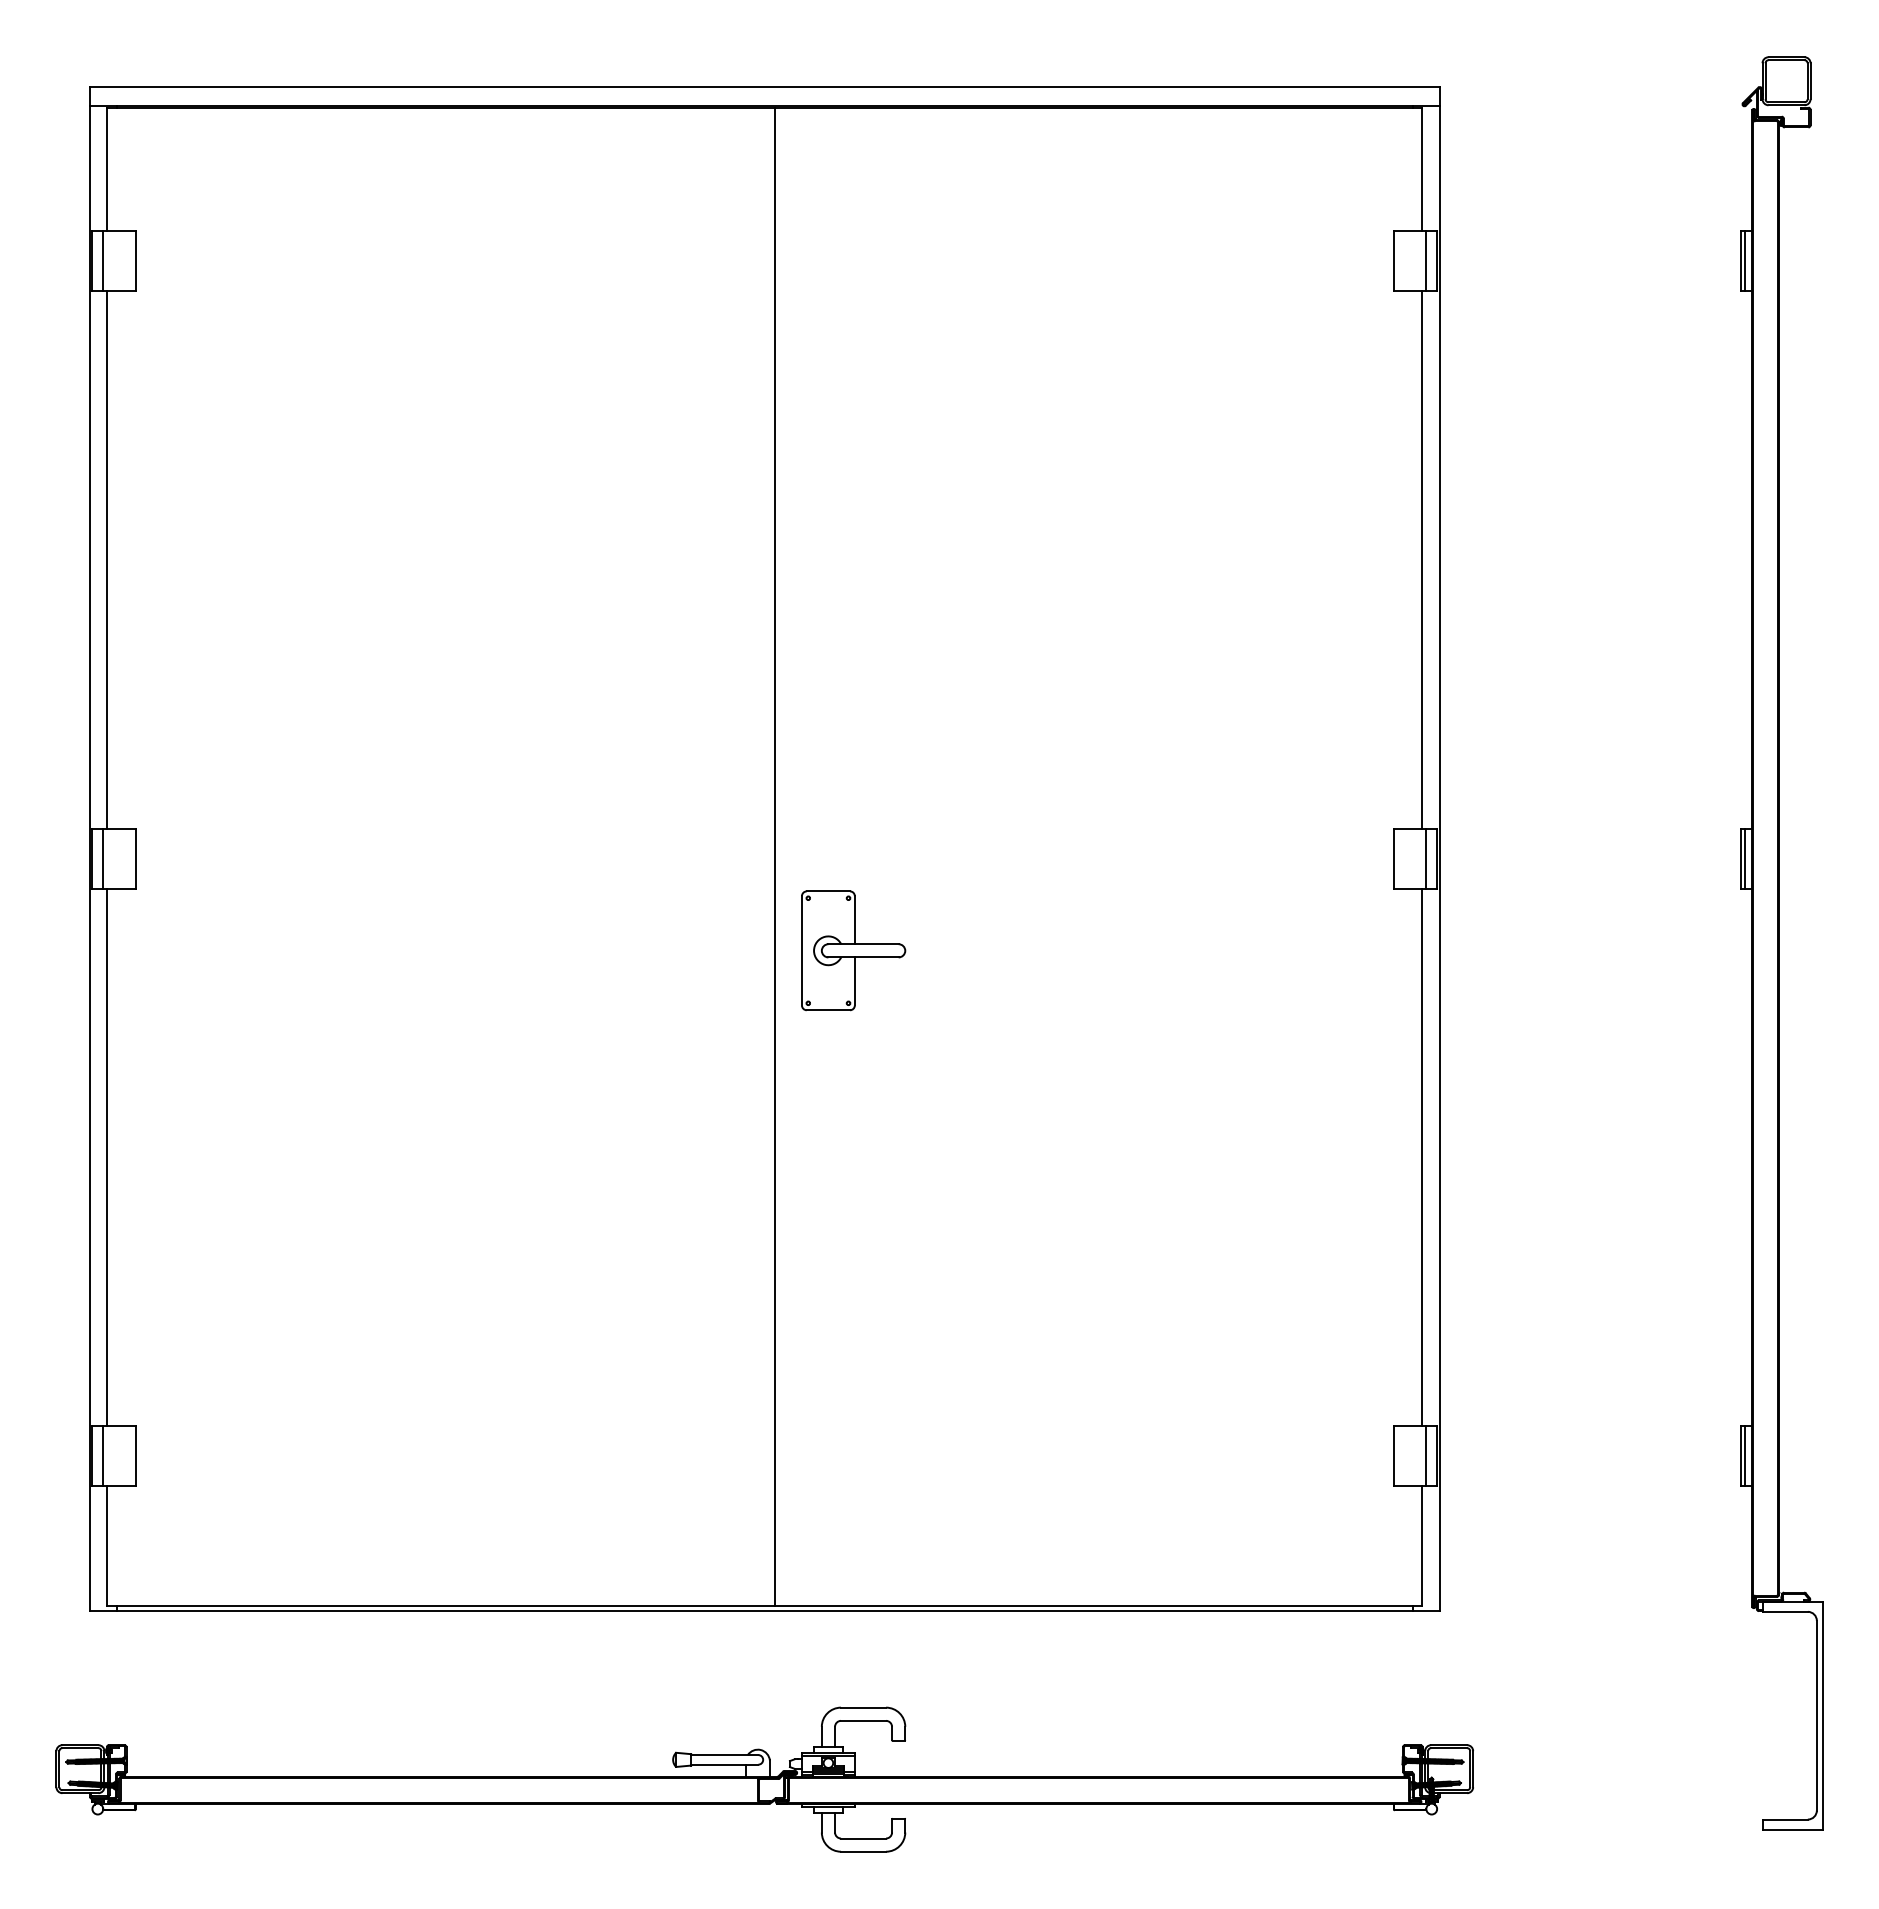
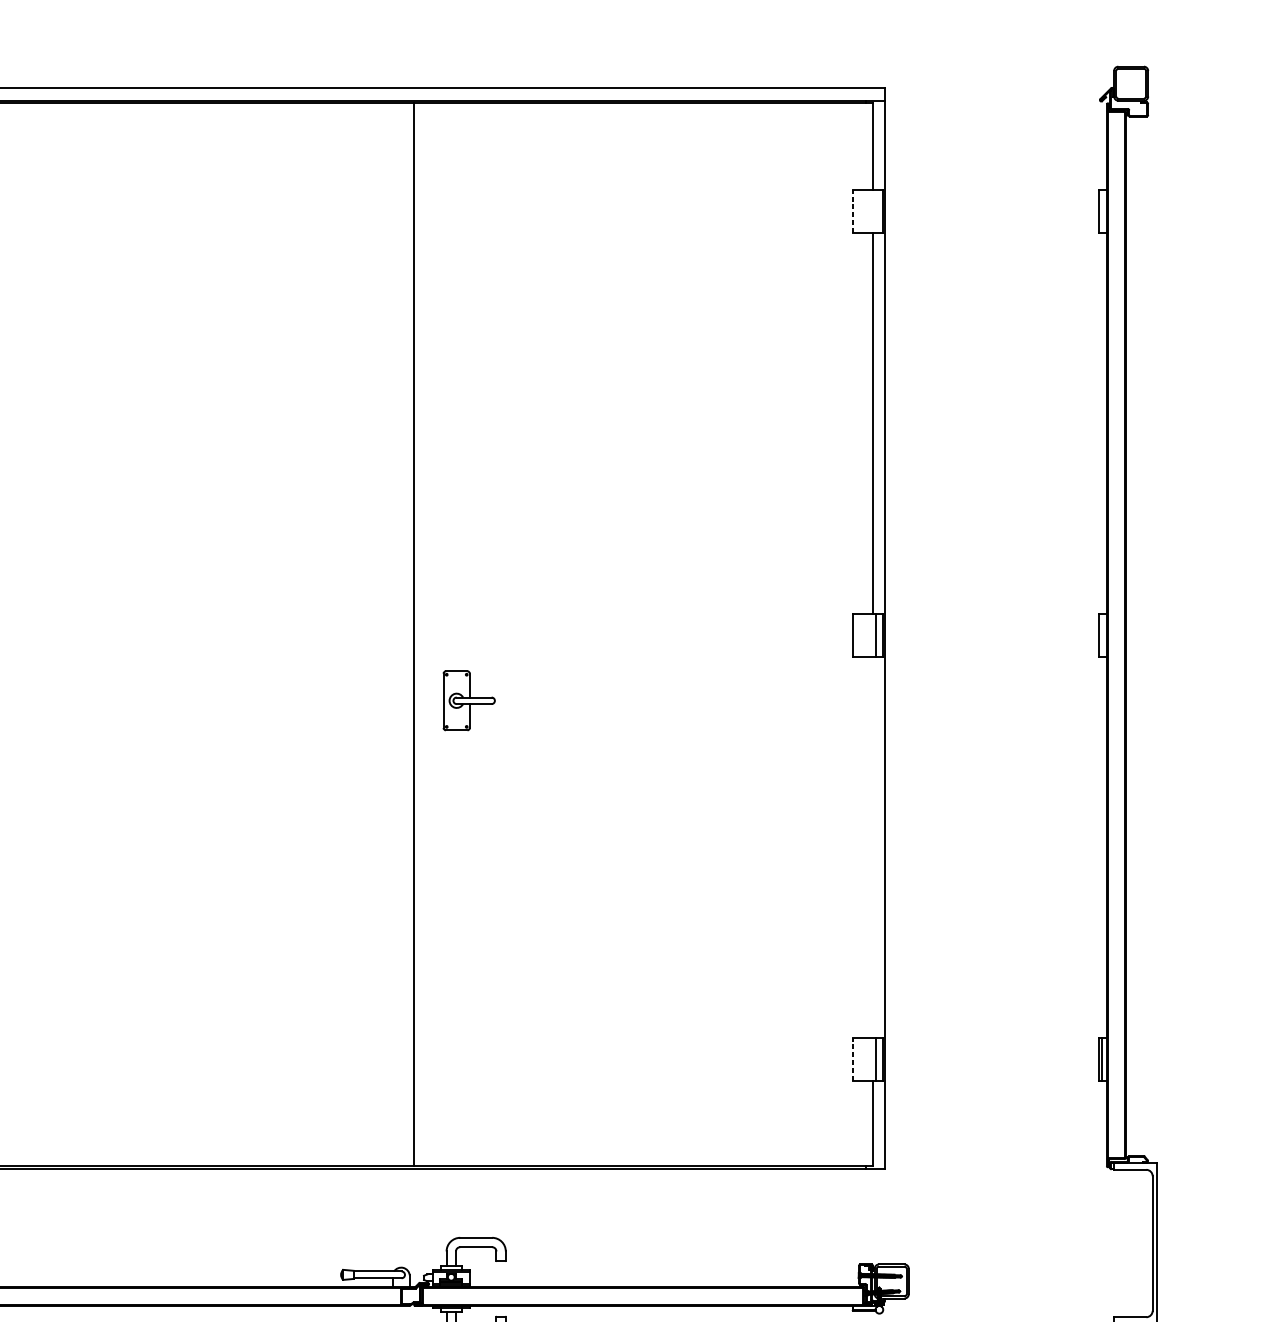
line: (1393, 260) -> (852, 210), solid -> dashed
line: (1426, 261) -> (875, 211), removed
line: (1745, 261) -> (1102, 211), removed
line: (1745, 858) -> (1102, 635), removed
part: (853, 950) -> (469, 700), size x0.7
line: (1422, 1156) -> (872, 846), removed
line: (1393, 1455) -> (852, 1058), solid -> dashed

